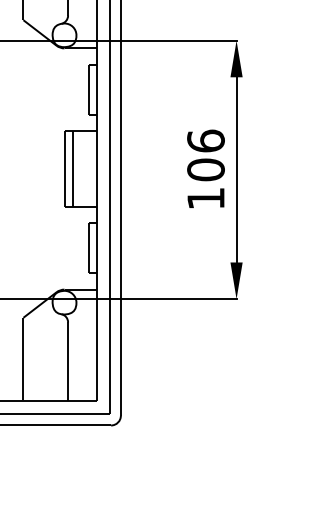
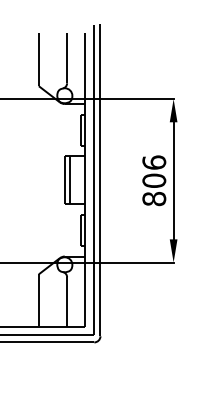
text: (206, 197) -> (154, 198), 106 -> 806

